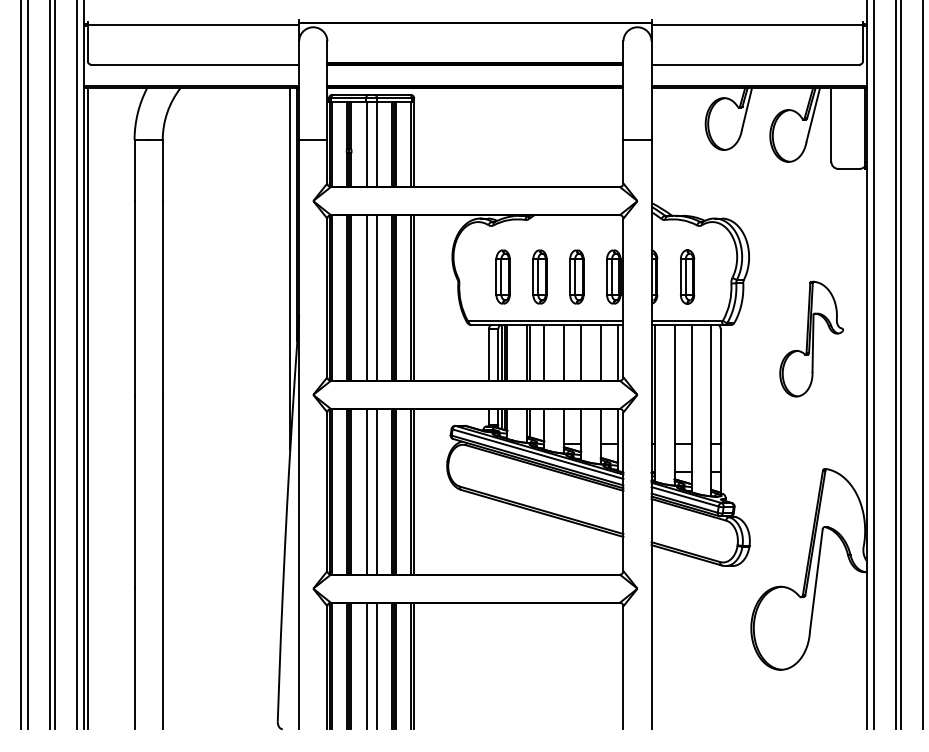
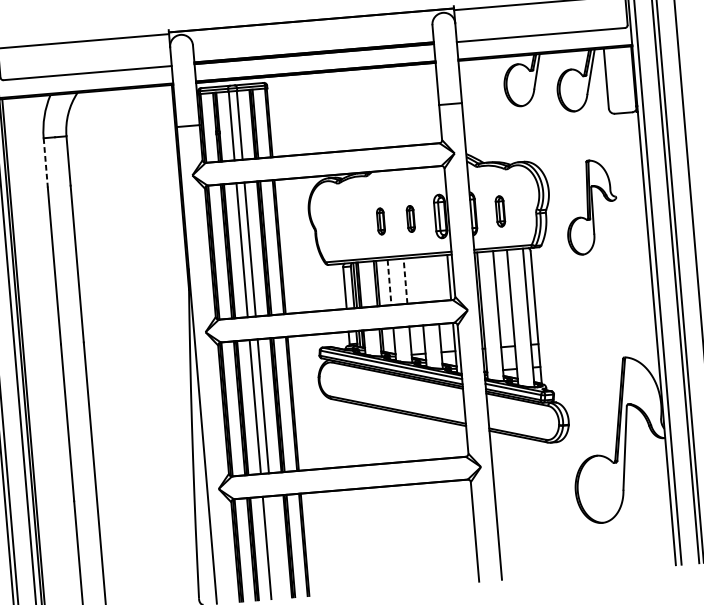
line: (134, 170) -> (45, 162), solid -> dashed
line: (290, 268) -> (178, 231), removed
part: (502, 276) -> (350, 223), removed
part: (539, 276) -> (380, 221), size x0.6
part: (576, 276) -> (410, 218), size x0.6
part: (687, 276) -> (500, 211), size x0.7
part: (811, 338) -> (591, 206), moved
line: (544, 352) -> (389, 282), solid -> dashed
line: (563, 352) -> (405, 280), solid -> dashed
line: (581, 352) -> (419, 279), removed
line: (600, 352) -> (435, 278), removed
line: (376, 665) -> (275, 546), removed

